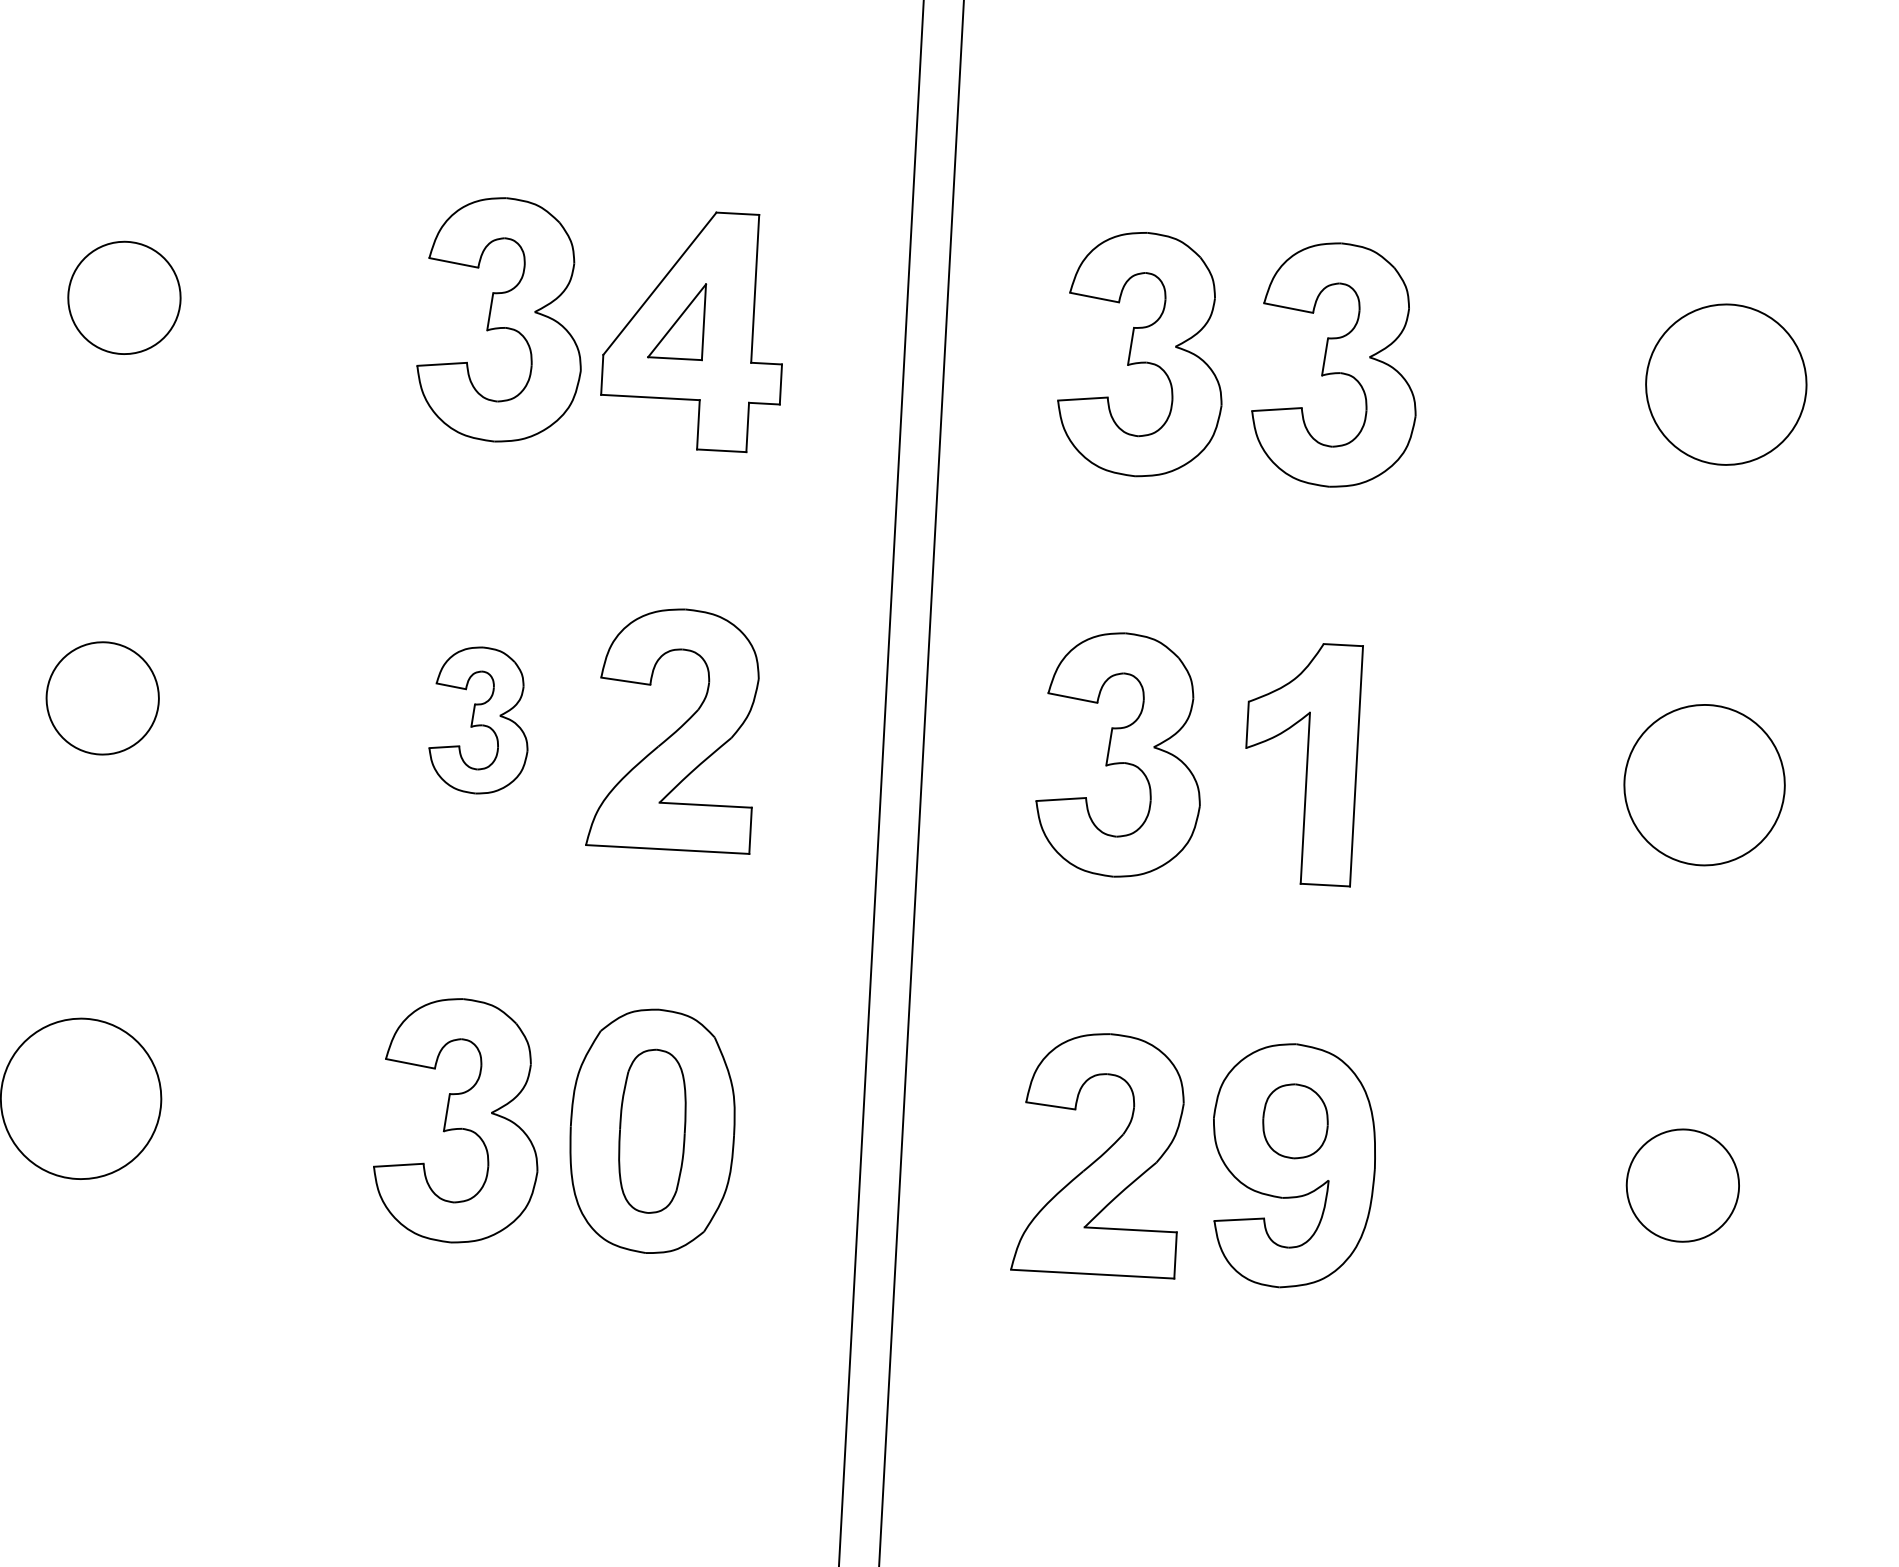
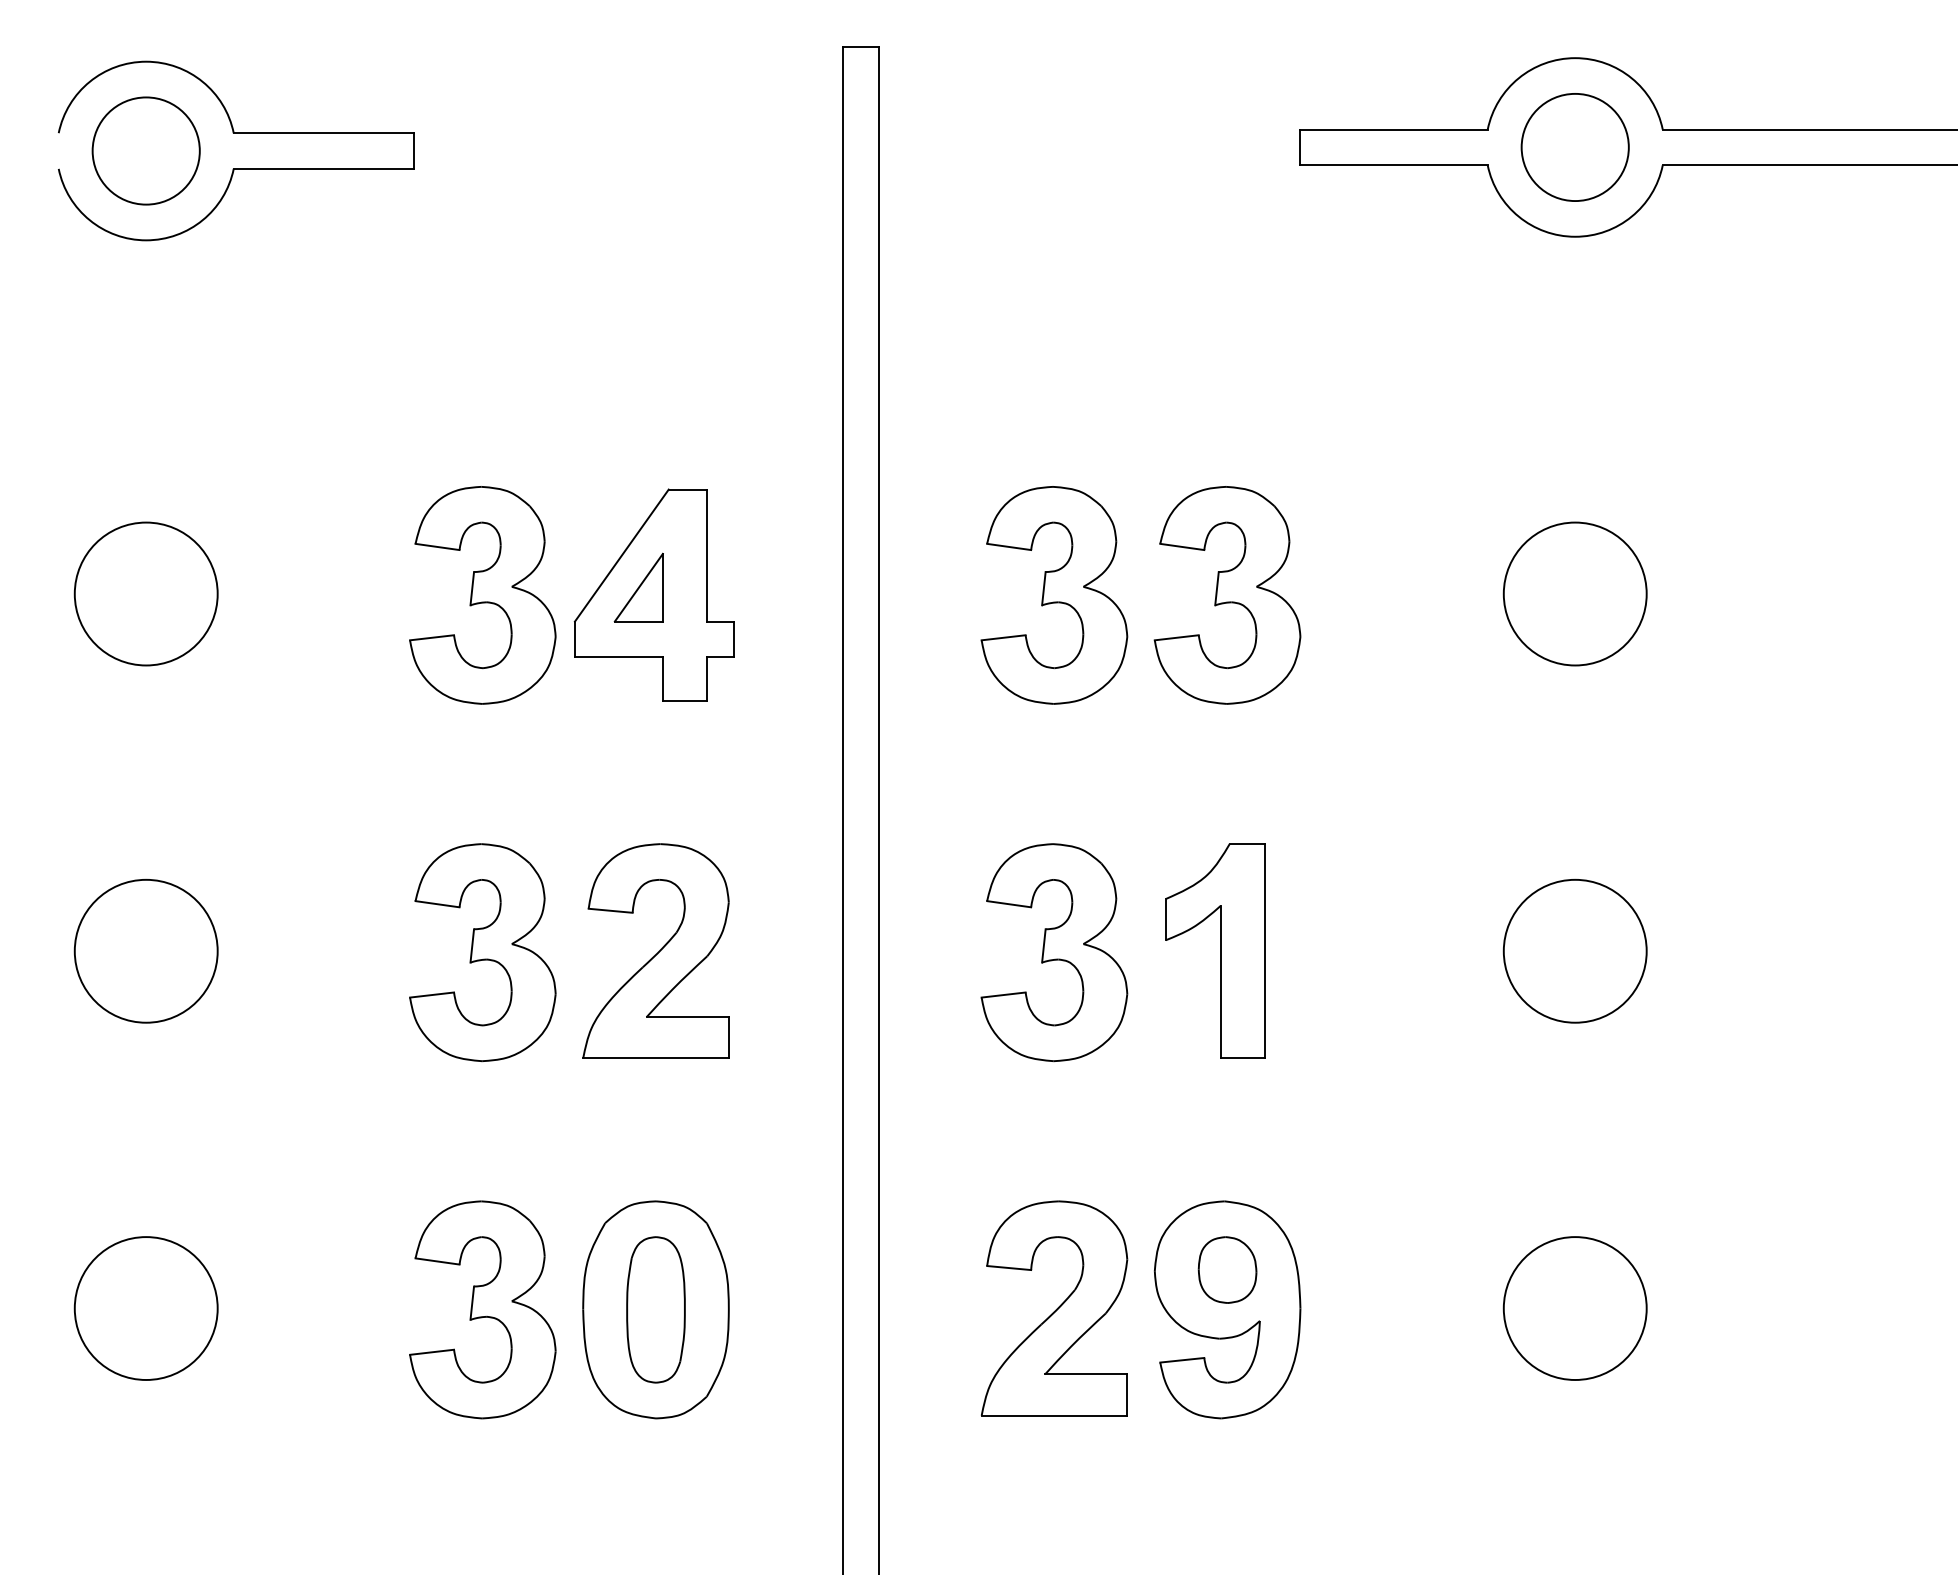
circle: (123, 297) -> (145, 593), size x1.43
circle: (101, 697) -> (145, 950), size x1.43
part: (479, 720) -> (482, 952), size x1.67
circle: (1682, 1185) -> (1574, 1308), size x1.43

